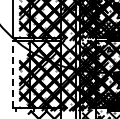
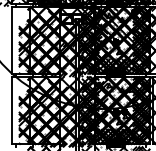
line: (12, 74) -> (12, 110), dashed -> solid

